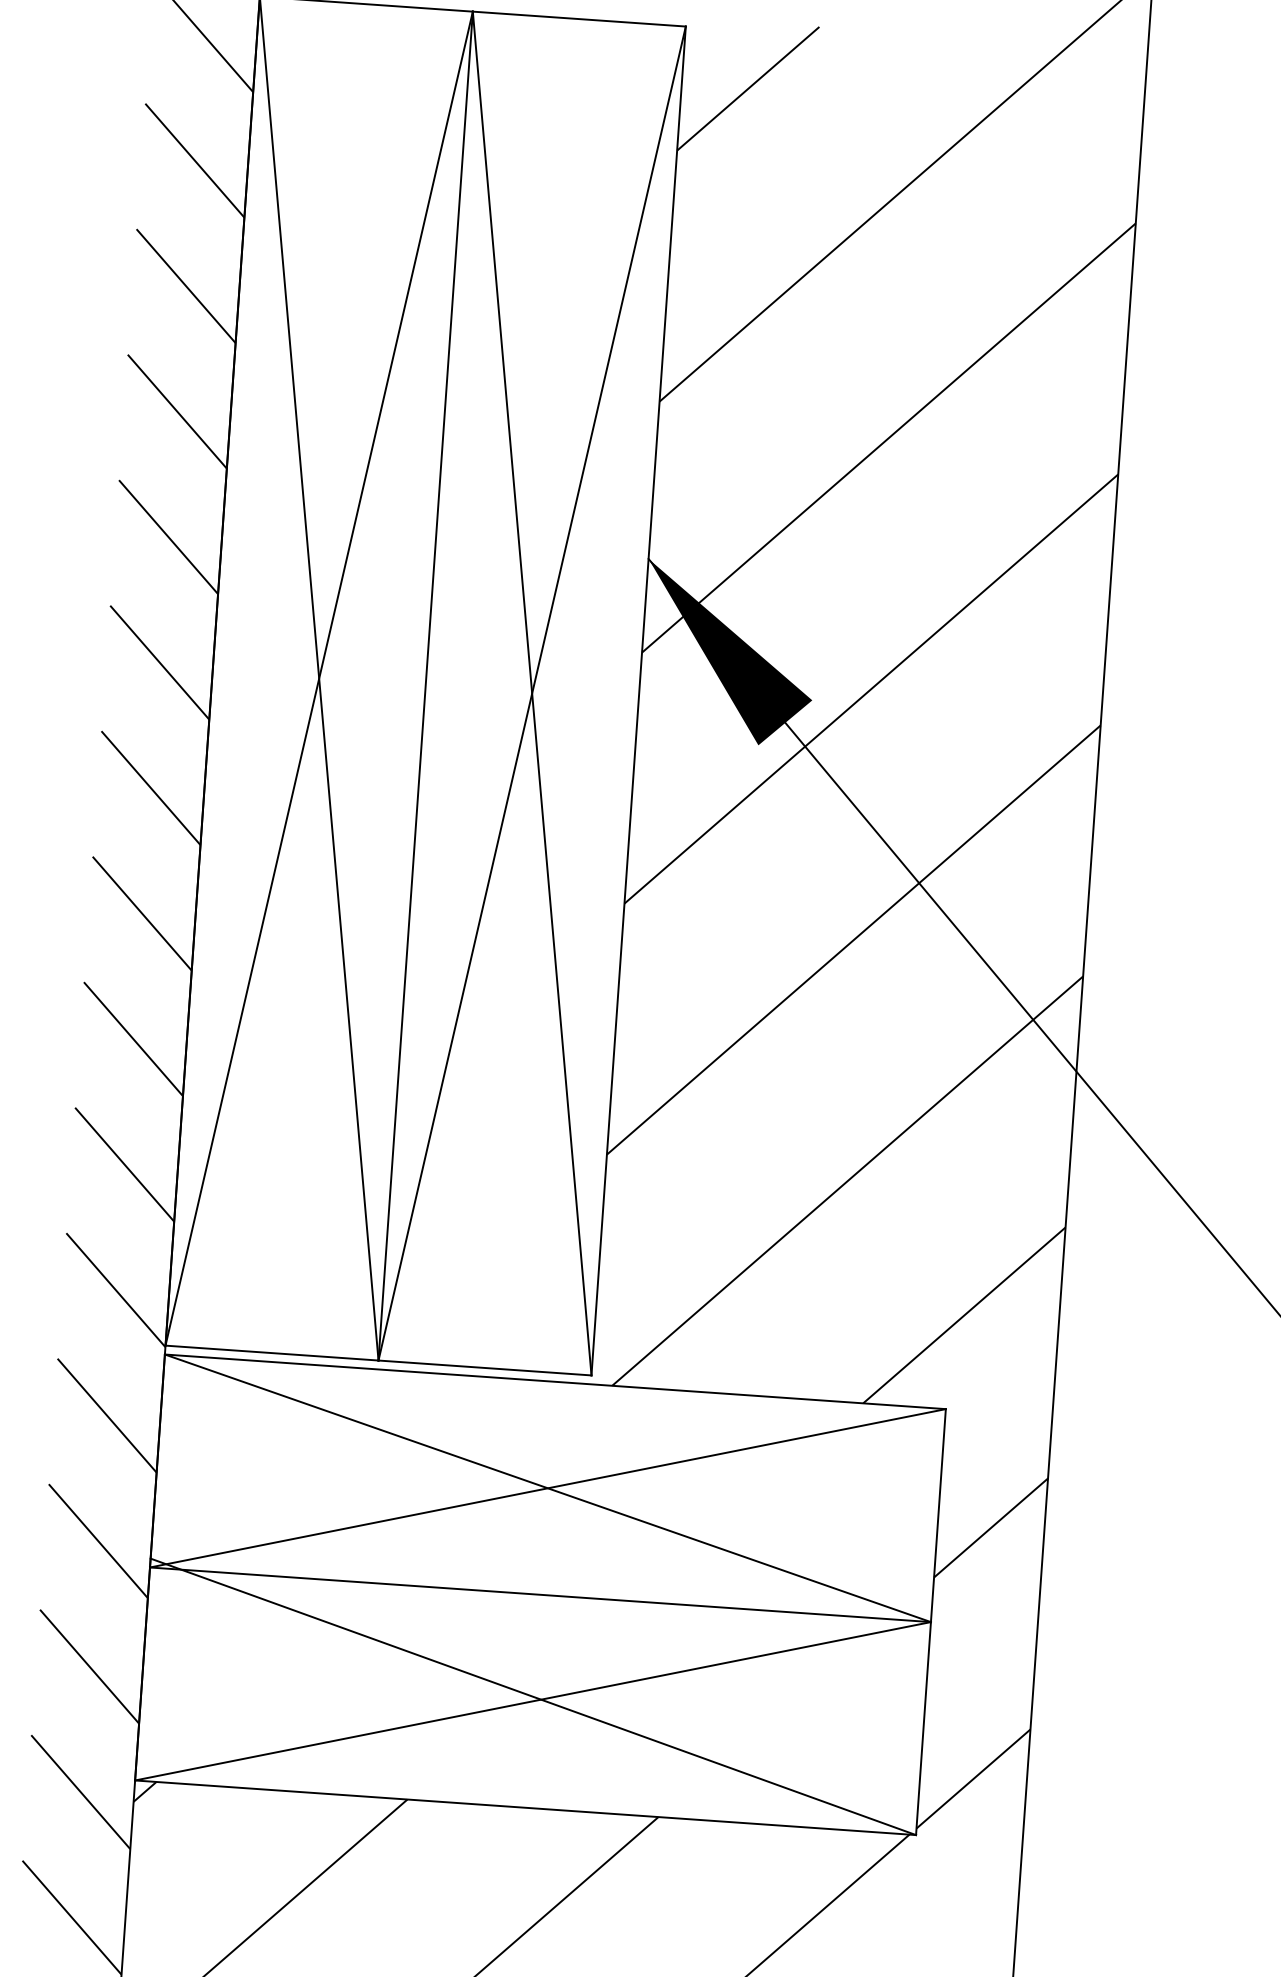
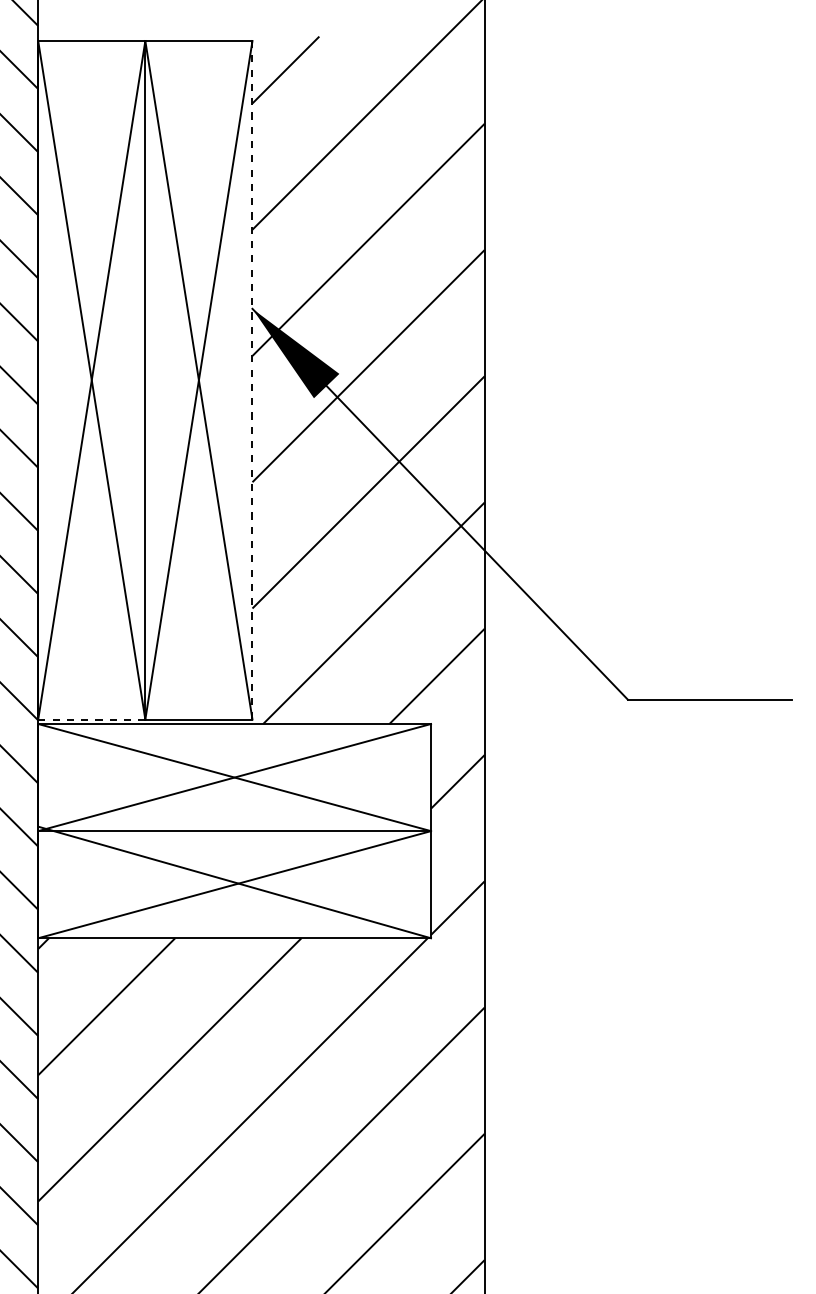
line: (638, 699) -> (252, 379), solid -> dashed
line: (271, 1352) -> (91, 719), solid -> dashed

